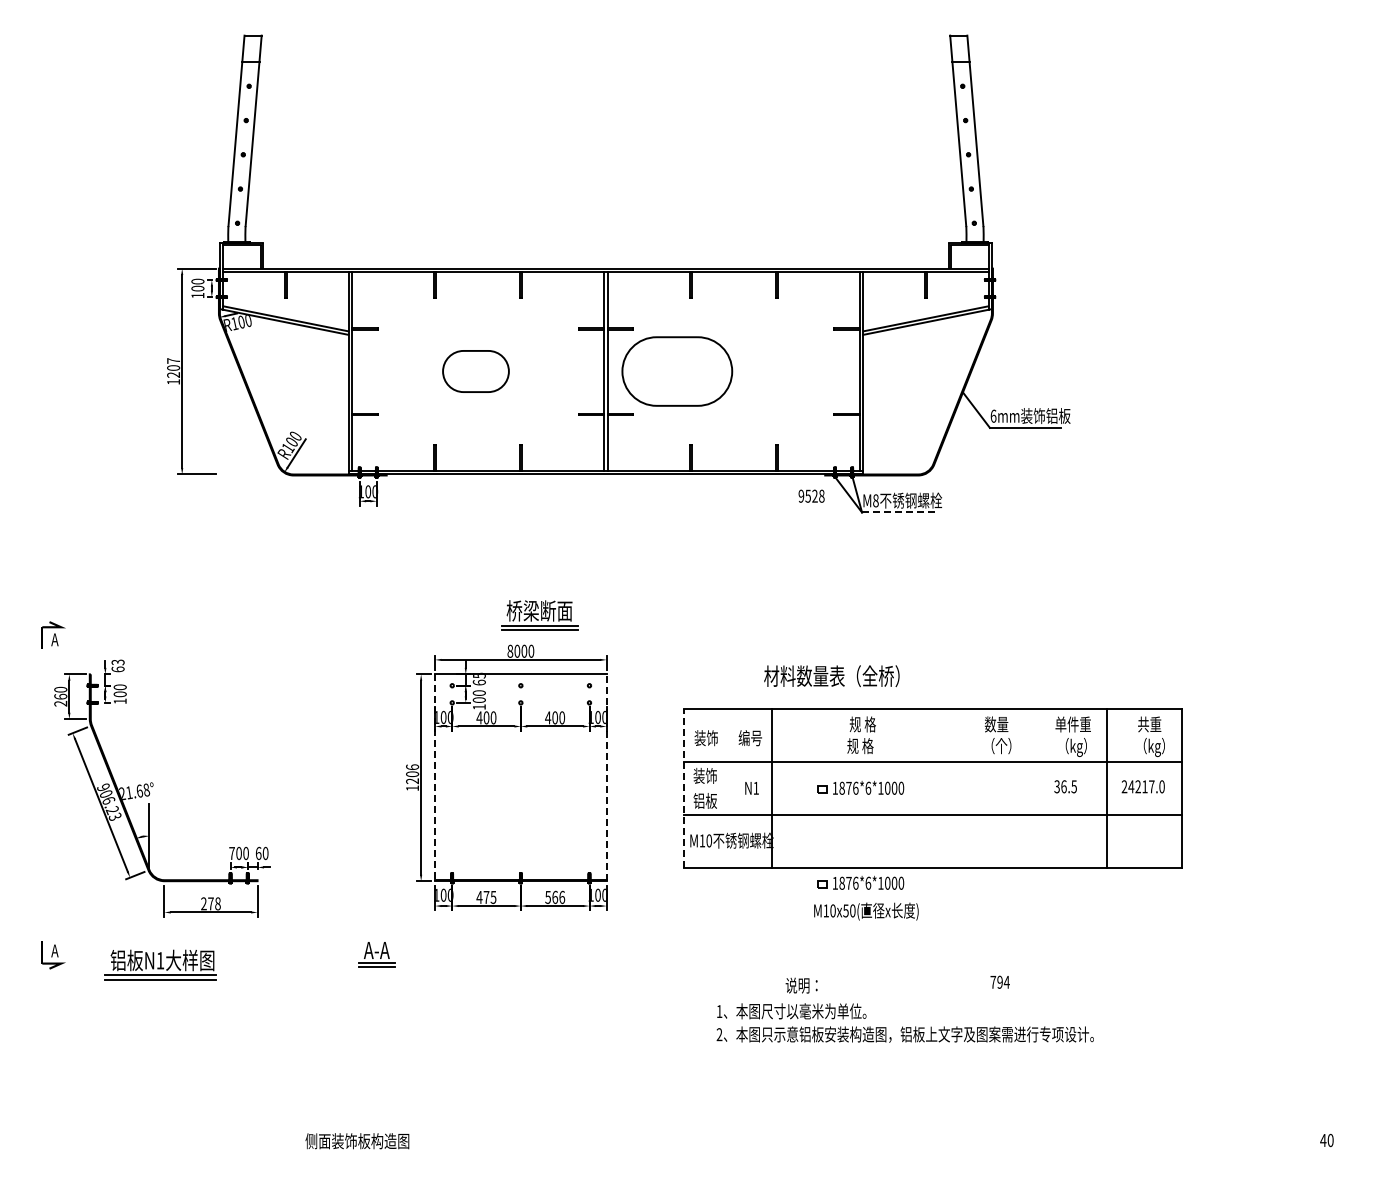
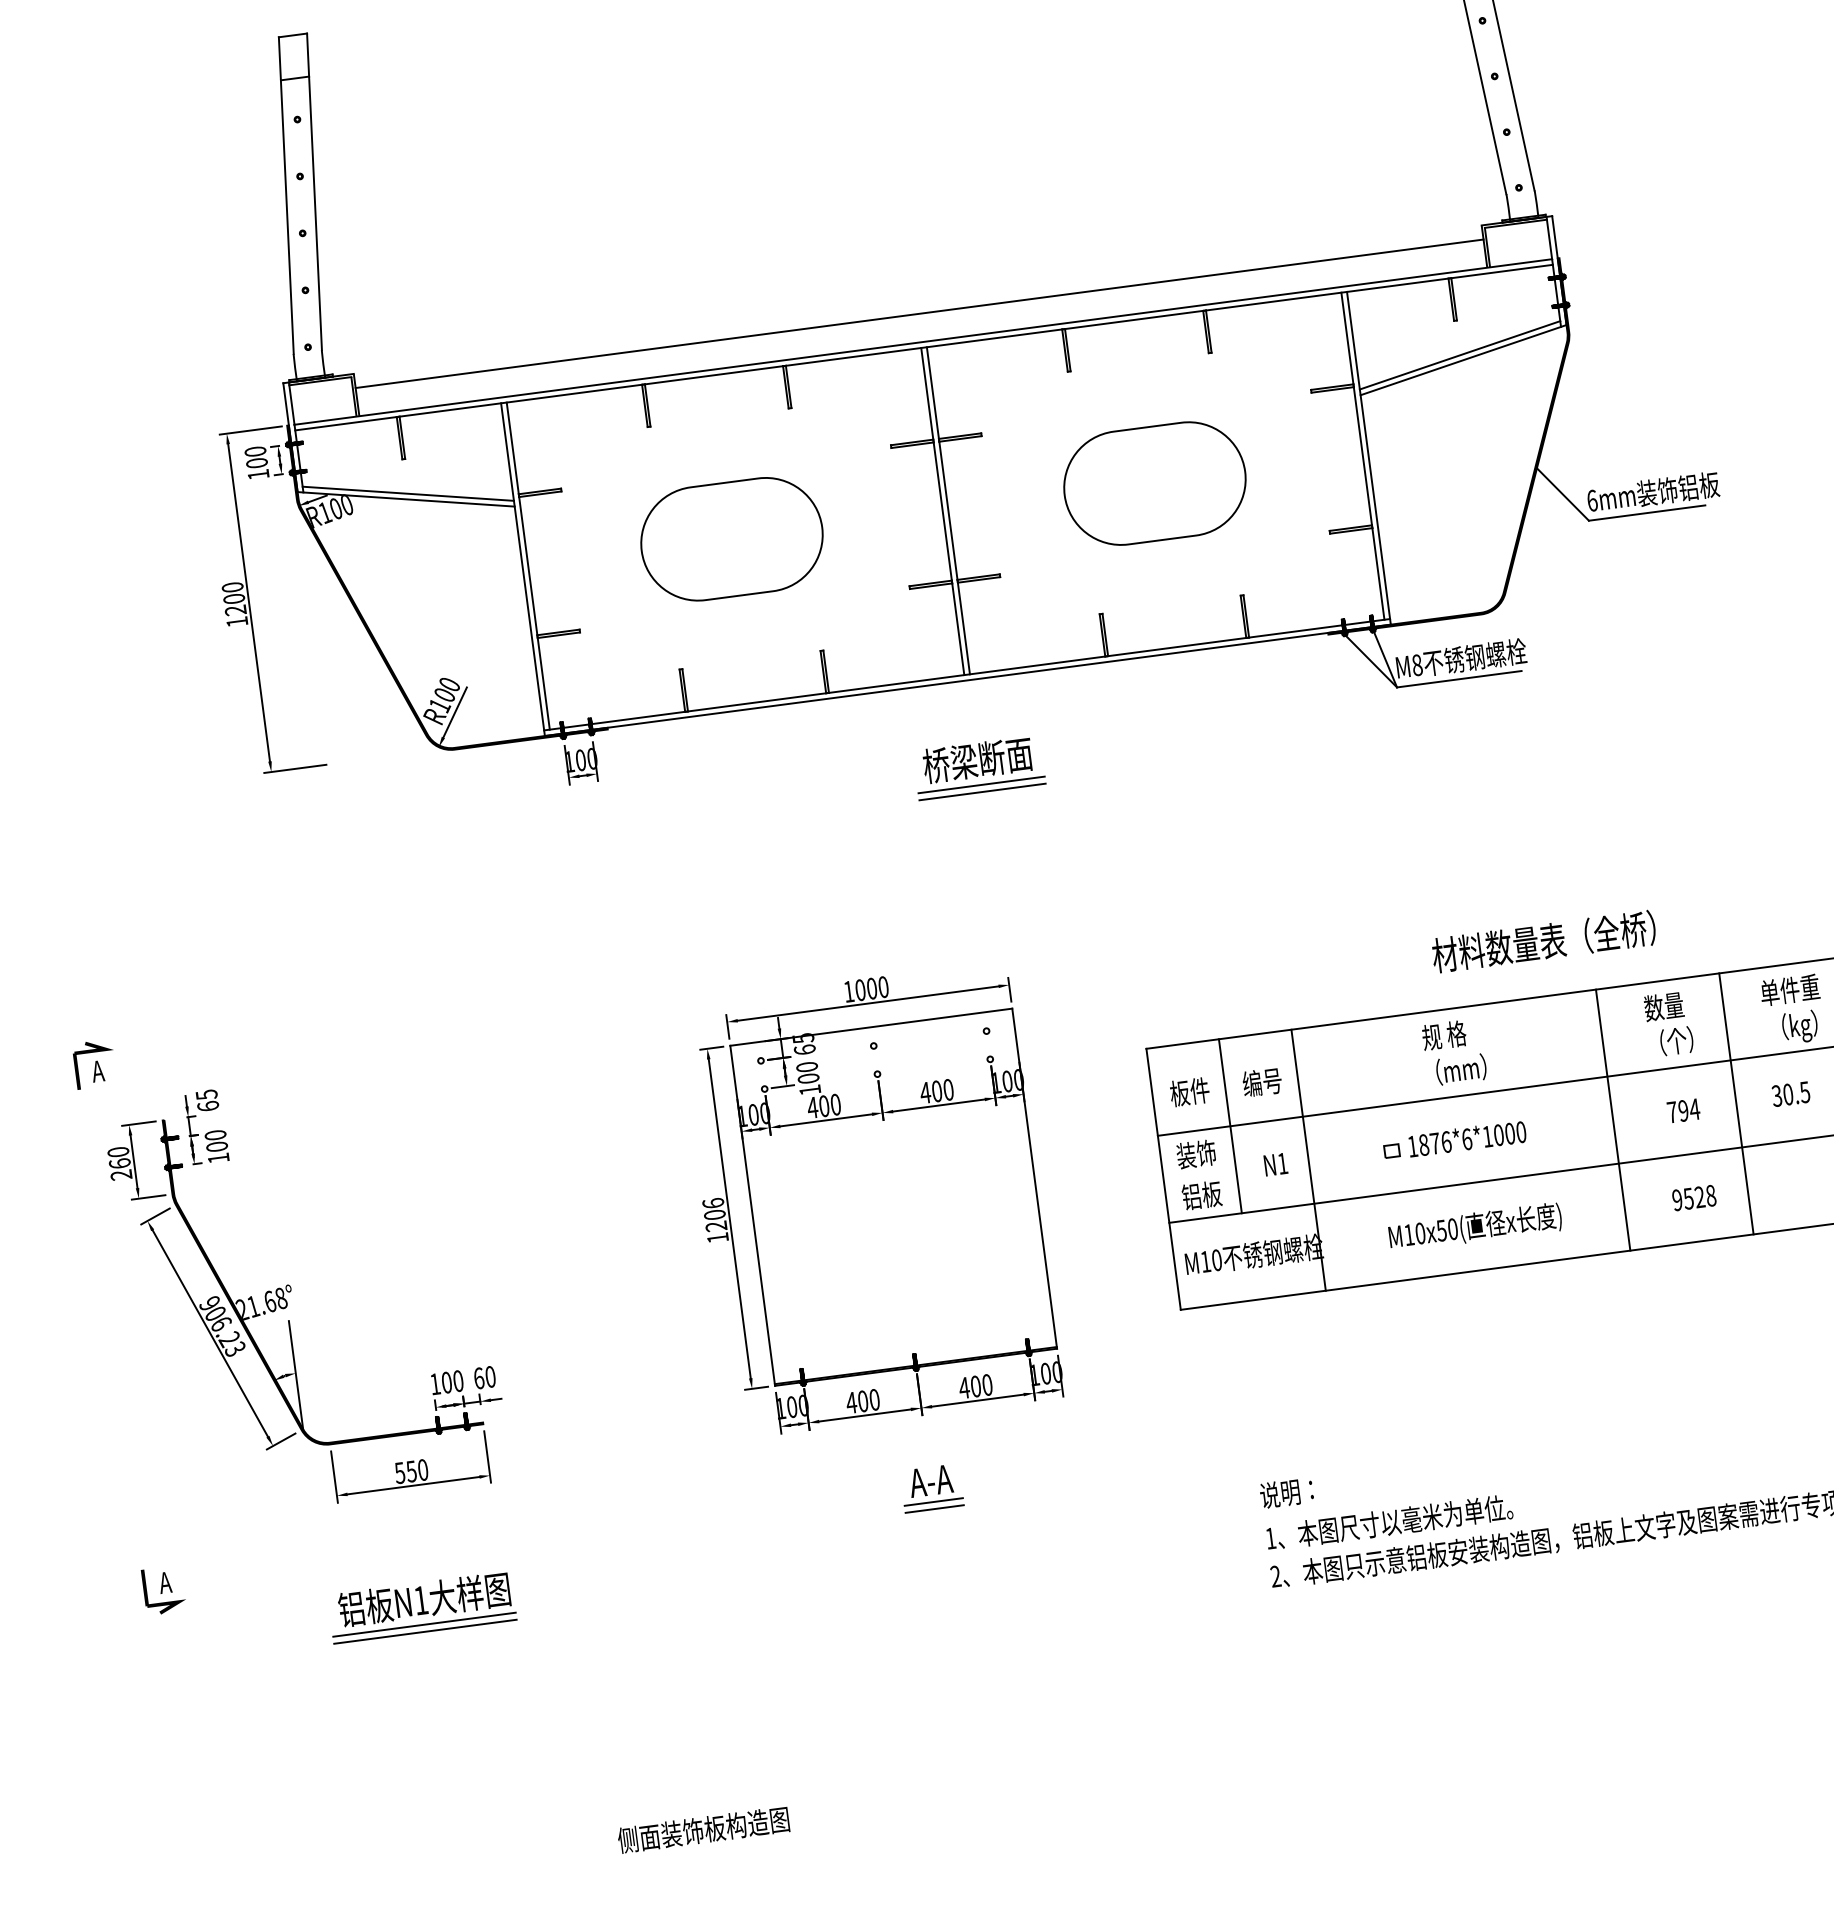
line: (605, 251) -> (918, 313), added
text: (173, 360) -> (232, 586), 1207 -> 1200
part: (475, 371) -> (731, 539), size x1.67
part: (677, 371) -> (1155, 483), moved
text: (811, 495) -> (1693, 1196), moved
line: (899, 512) -> (1458, 679), dashed -> solid
part: (539, 615) -> (978, 767), moved
text: (510, 650) -> (849, 990), 8000 -> 1000
text: (117, 661) -> (205, 1093), 63 -> 65
text: (831, 676) -> (1543, 942), moved
text: (705, 738) -> (1188, 1092), 装饰 -> 板件
text: (866, 746) -> (1454, 1071), 规 格 -> （mm）
line: (727, 761) -> (1229, 1125), added
line: (606, 777) -> (1034, 1178), dashed -> solid
line: (435, 778) -> (753, 1216), dashed -> solid
text: (1063, 786) -> (1787, 1094), 36.5 -> 30.5
line: (683, 787) -> (1163, 1178), dashed -> solid
line: (957, 787) -> (1613, 1118), added
line: (1032, 787) -> (1736, 1102), added
text: (231, 853) -> (434, 1384), 700 -> 100
part: (860, 882) -> (1474, 1295), removed
text: (489, 897) -> (868, 1400), 475 -> 400
text: (555, 897) -> (976, 1386), 566 -> 400
text: (210, 903) -> (410, 1471), 278 -> 550
text: (866, 911) -> (1475, 1227), moved
part: (376, 954) -> (931, 1487), moved
part: (160, 964) -> (421, 1606), moved
text: (999, 981) -> (1682, 1109), moved
text: (801, 985) -> (1286, 1492), moved

